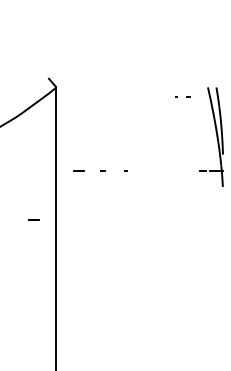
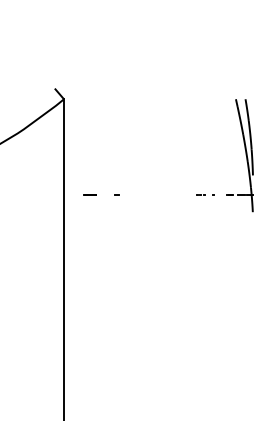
line: (181, 96) -> (205, 194), moved
line: (33, 219) -> (38, 249), removed

